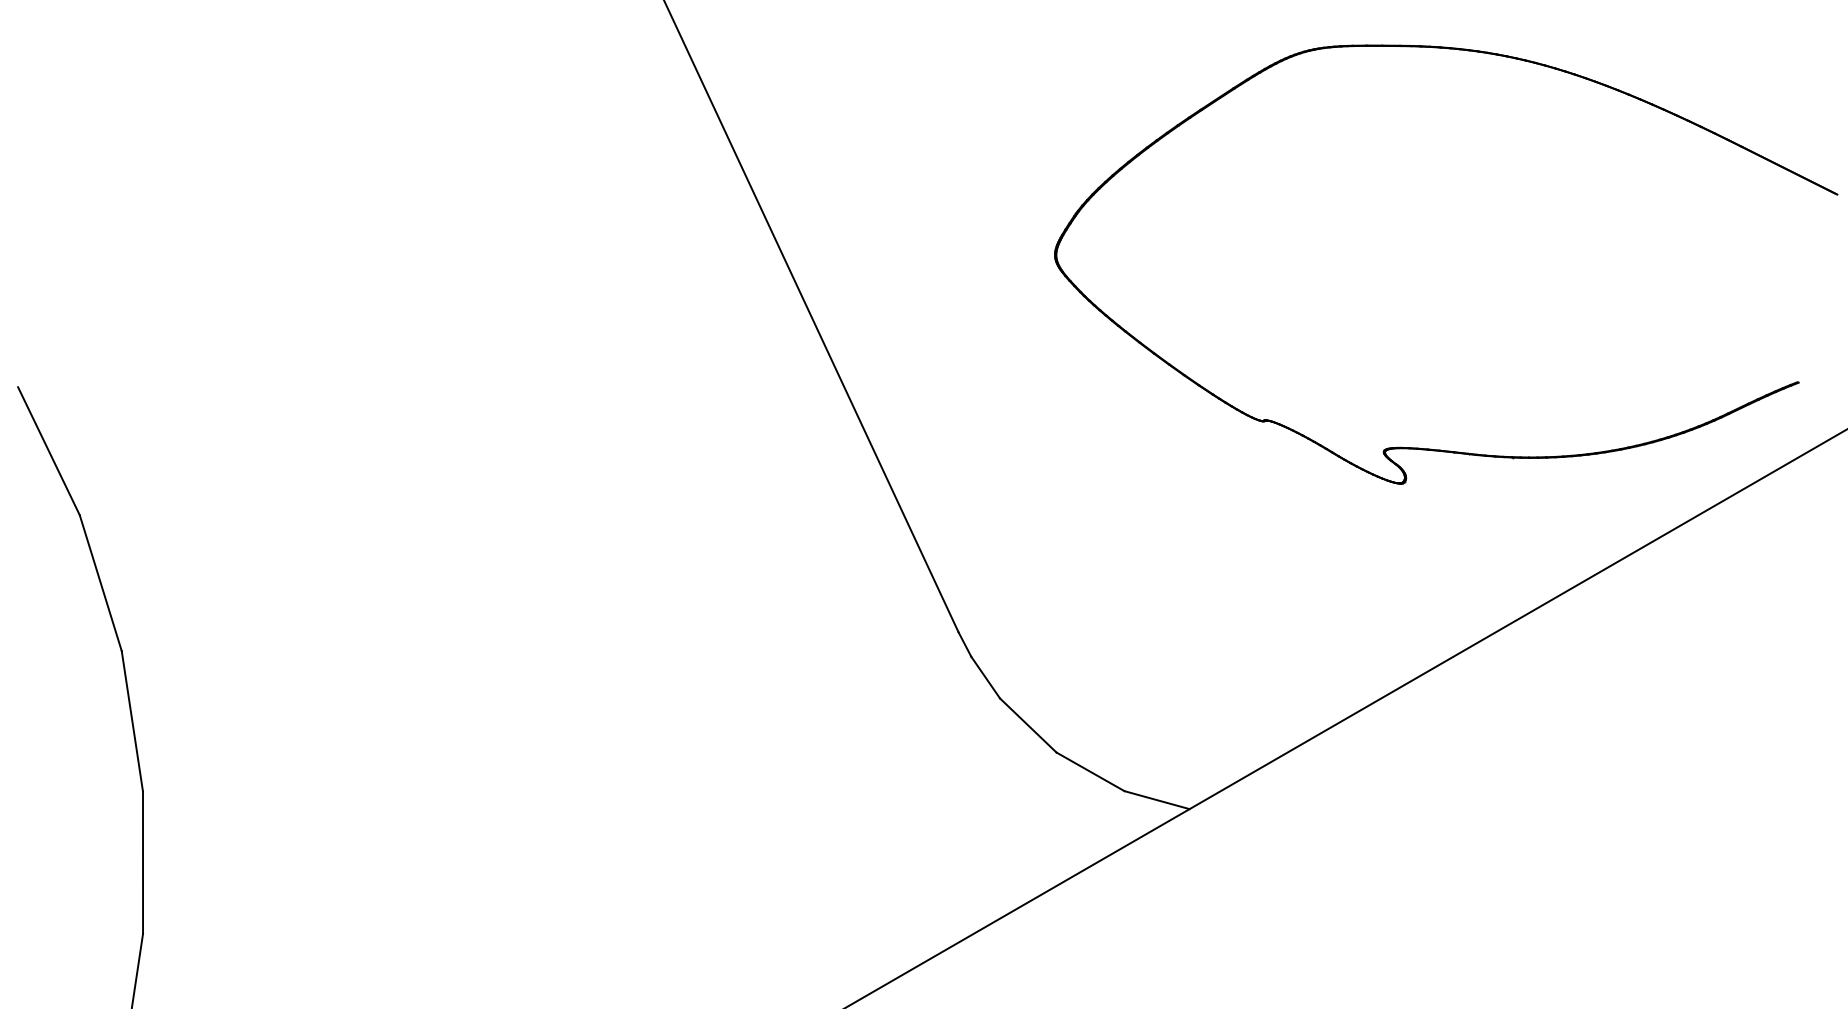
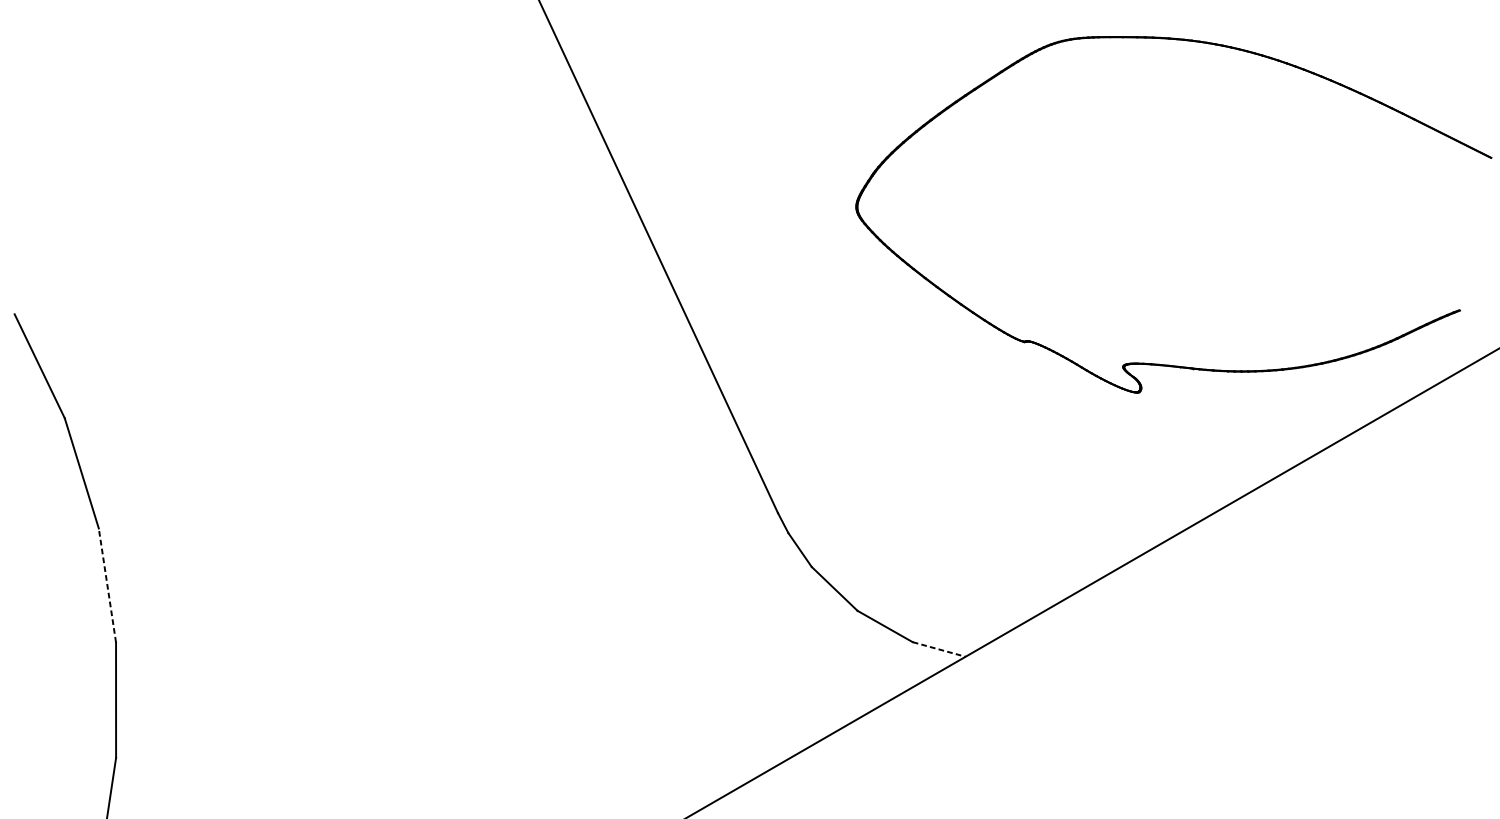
line: (132, 720) -> (107, 584), solid -> dashed
line: (1157, 800) -> (939, 649), solid -> dashed

